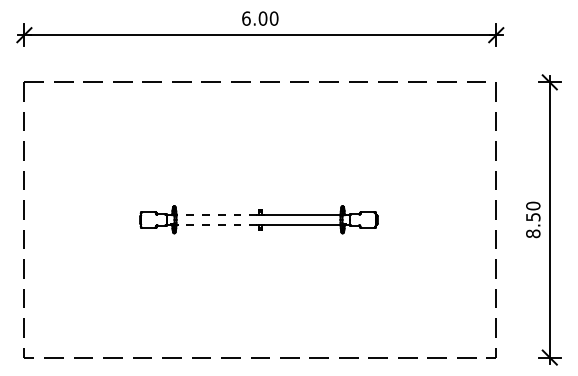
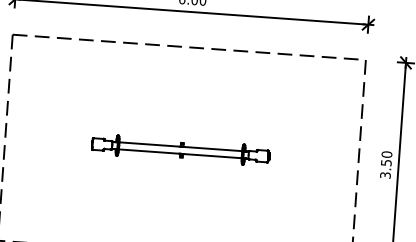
line: (216, 215) -> (149, 144), dashed -> solid
line: (216, 224) -> (148, 151), dashed -> solid
text: (533, 233) -> (385, 175), 8.50 -> 3.50

